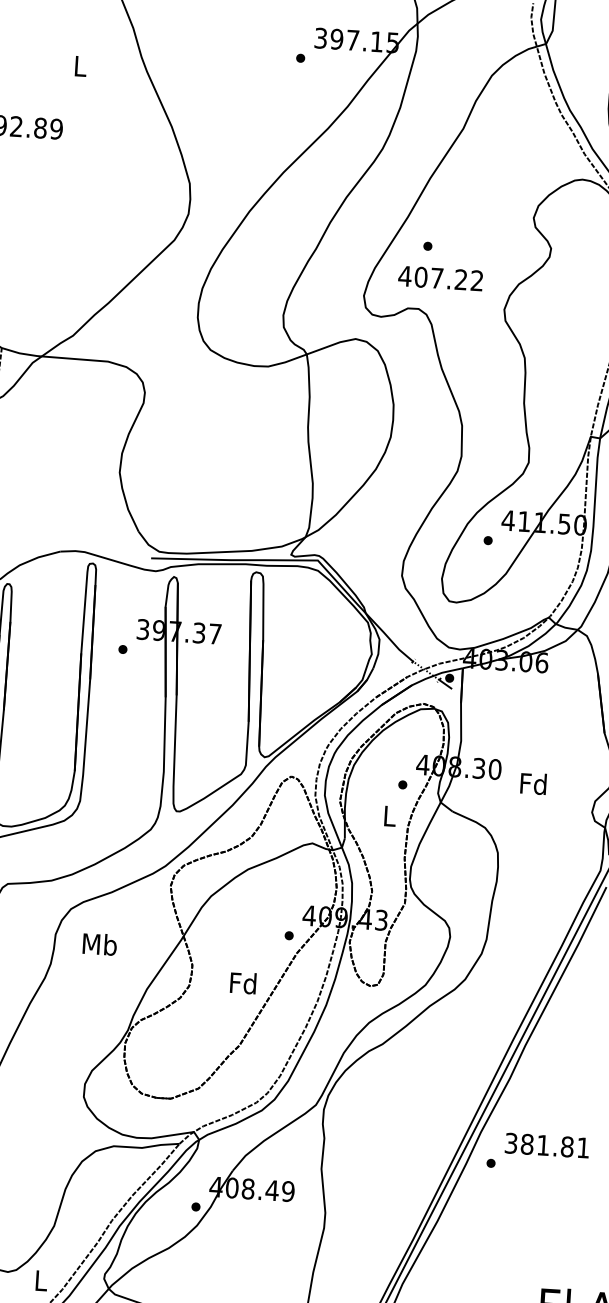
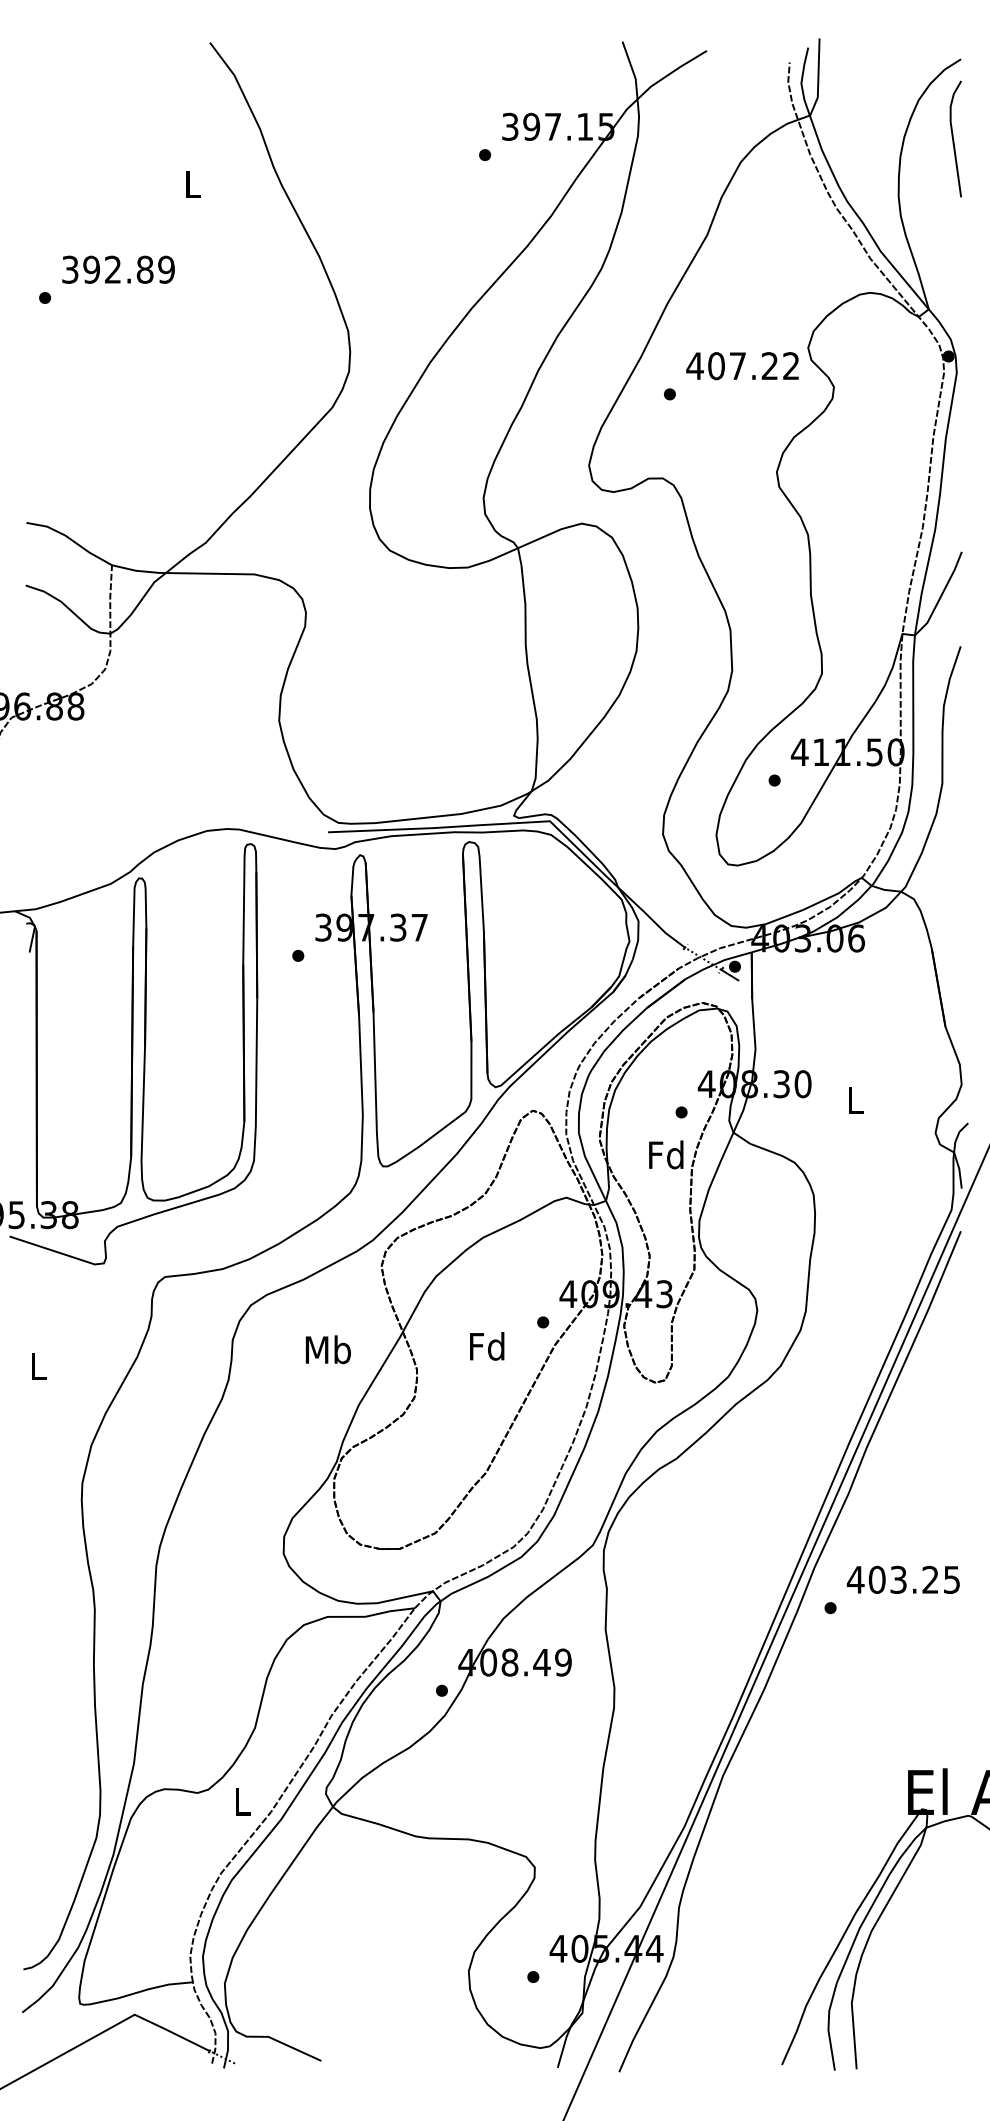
text: (440, 278) -> (742, 366), moved
text: (533, 783) -> (855, 1099), Fd -> L
text: (389, 815) -> (666, 1154), L -> Fd
text: (99, 944) -> (327, 1349), moved
text: (243, 983) -> (487, 1346), moved
text: (546, 1145) -> (902, 1579), 381.81 -> 403.25

